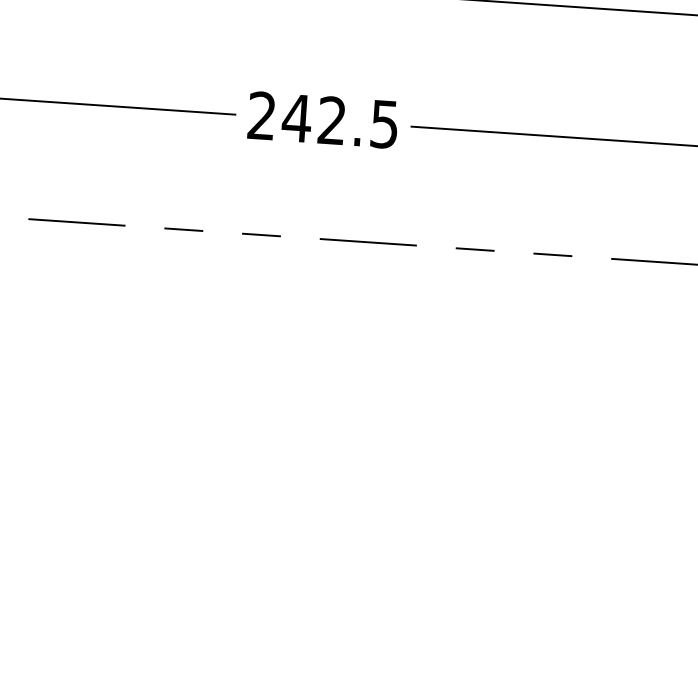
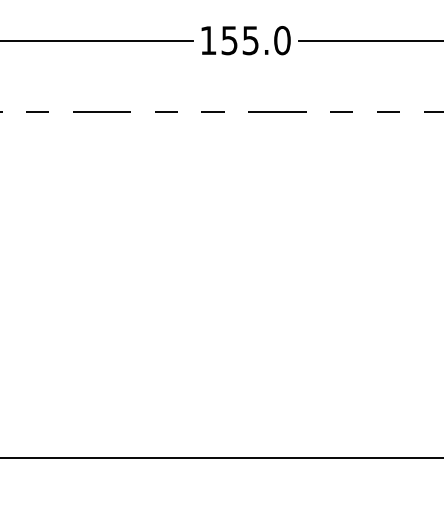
text: (323, 119) -> (245, 40), 242.5 -> 155.0

